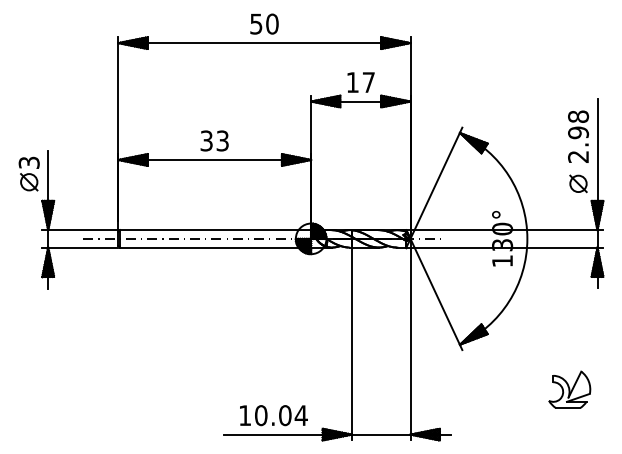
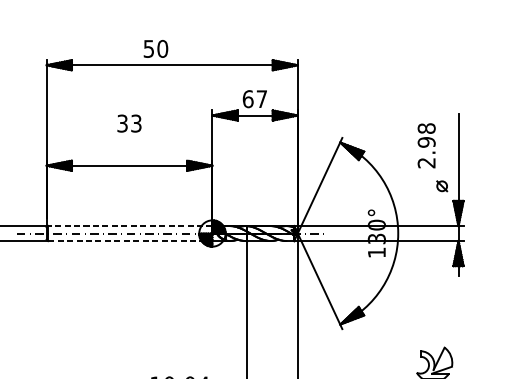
text: (264, 23) -> (155, 48), moved
text: (352, 82) -> (247, 99), 17 -> 67
text: (578, 136) -> (426, 145), moved
text: (214, 140) -> (129, 123), moved
part: (578, 183) -> (442, 185), size x0.7
line: (215, 230) -> (130, 226), solid -> dashed
line: (215, 247) -> (130, 240), solid -> dashed

